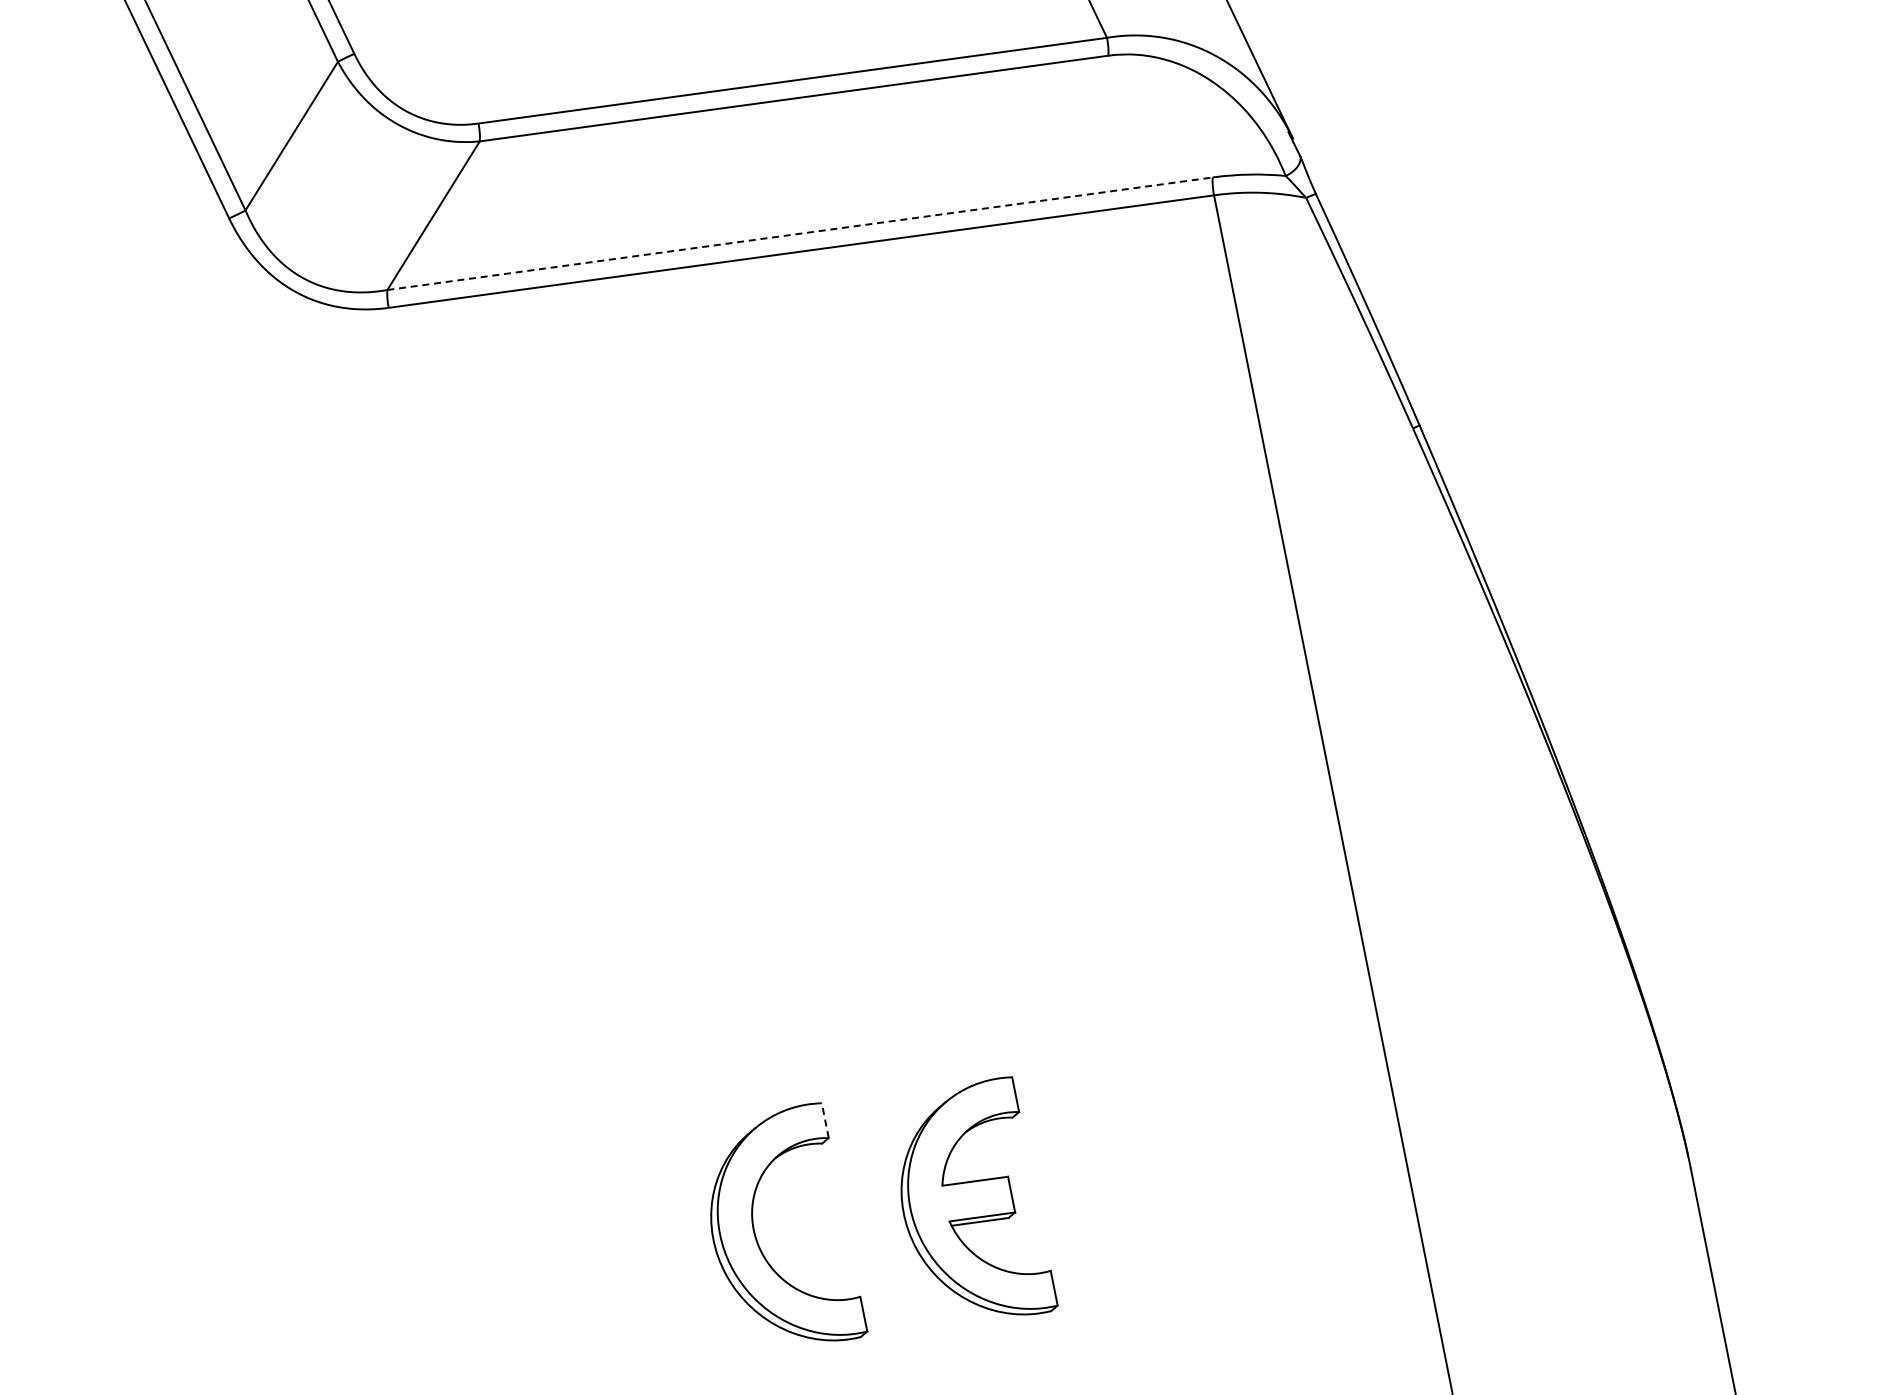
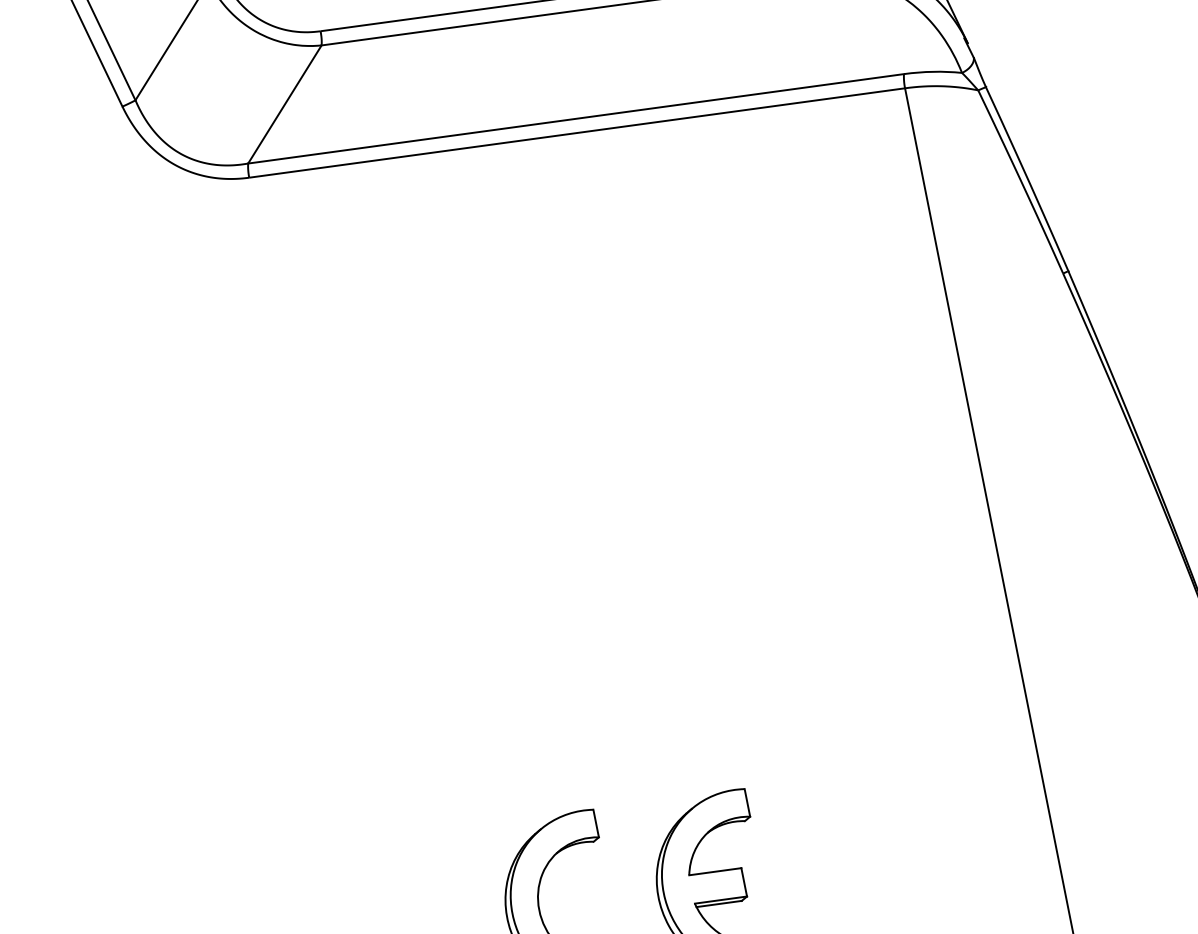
line: (800, 233) -> (576, 118), dashed -> solid
line: (825, 1120) -> (596, 823), dashed -> solid

